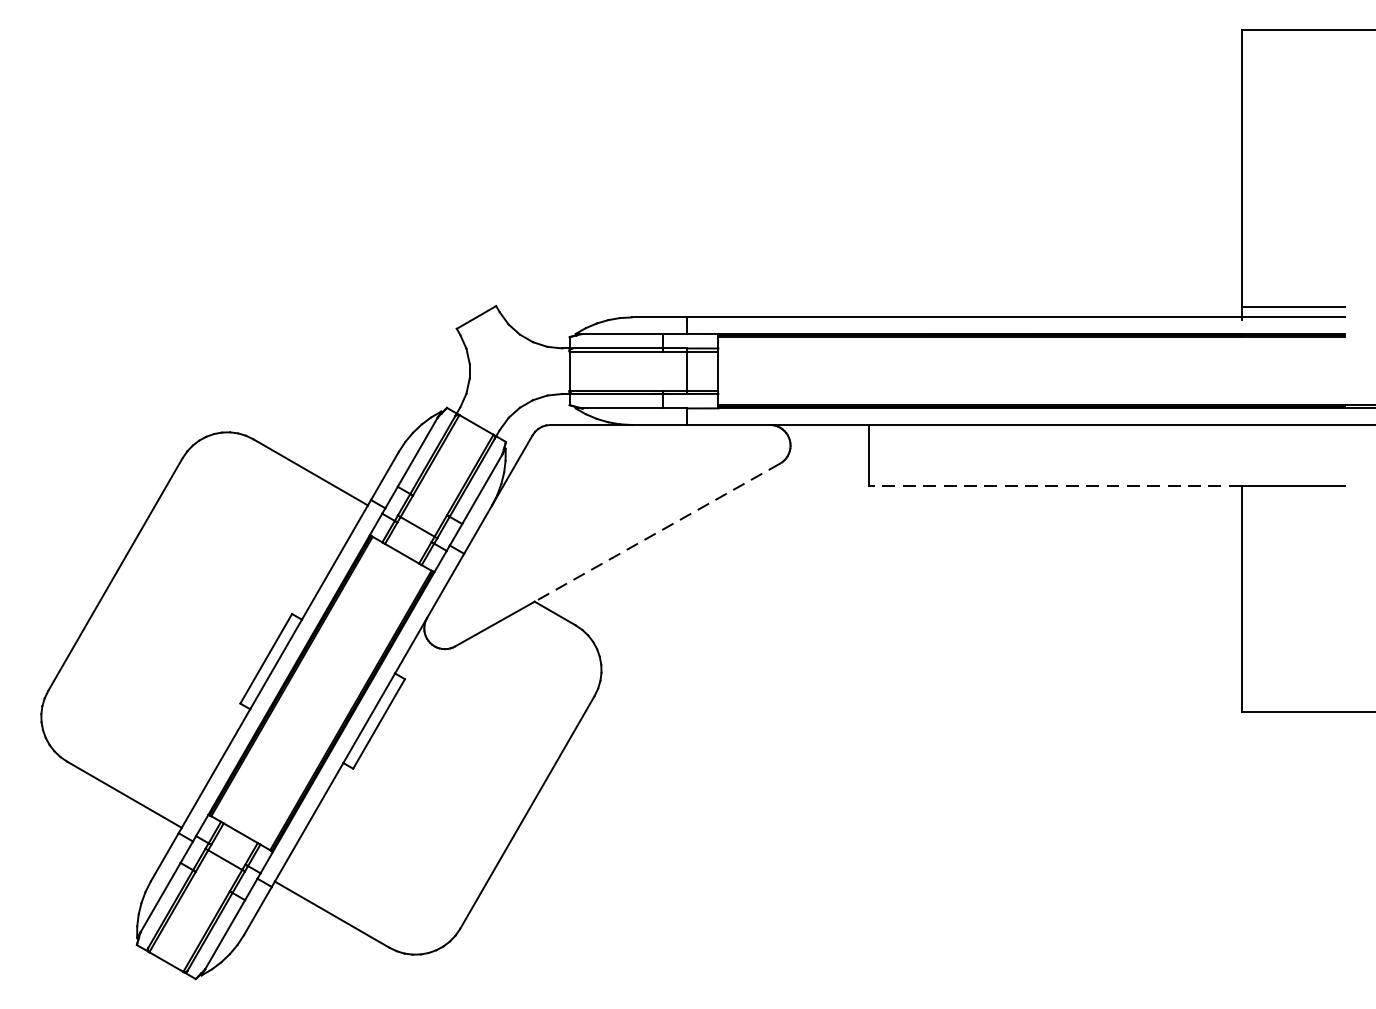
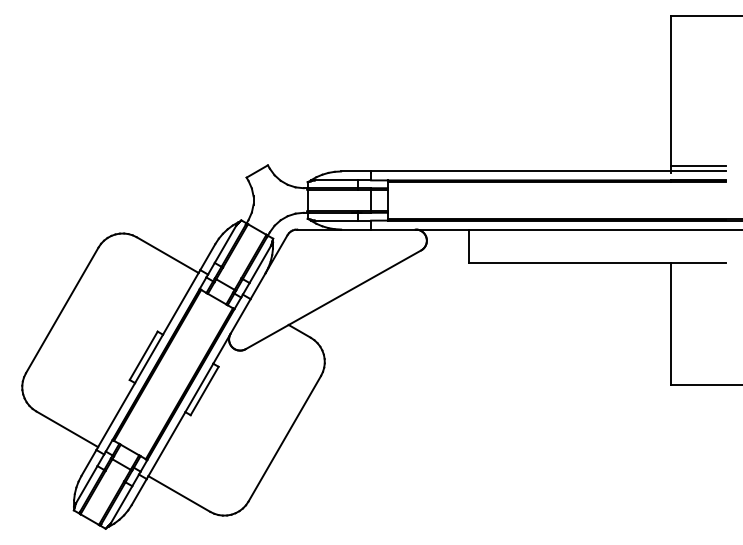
line: (1054, 485) -> (569, 262), dashed -> solid
line: (656, 532) -> (354, 287), dashed -> solid

